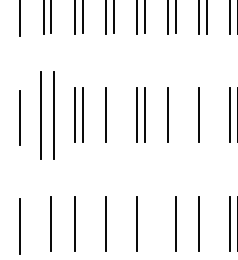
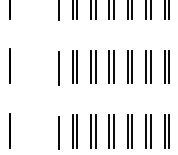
part: (47, 114) -> (74, 66), size x0.62
line: (112, 114) -> (113, 66), added
line: (175, 114) -> (150, 66), added
line: (207, 114) -> (169, 66), added
line: (43, 224) -> (72, 131), added
line: (82, 224) -> (95, 131), added
line: (112, 224) -> (113, 131), added
line: (144, 224) -> (132, 131), added
line: (168, 224) -> (146, 131), added
line: (207, 224) -> (169, 131), added

